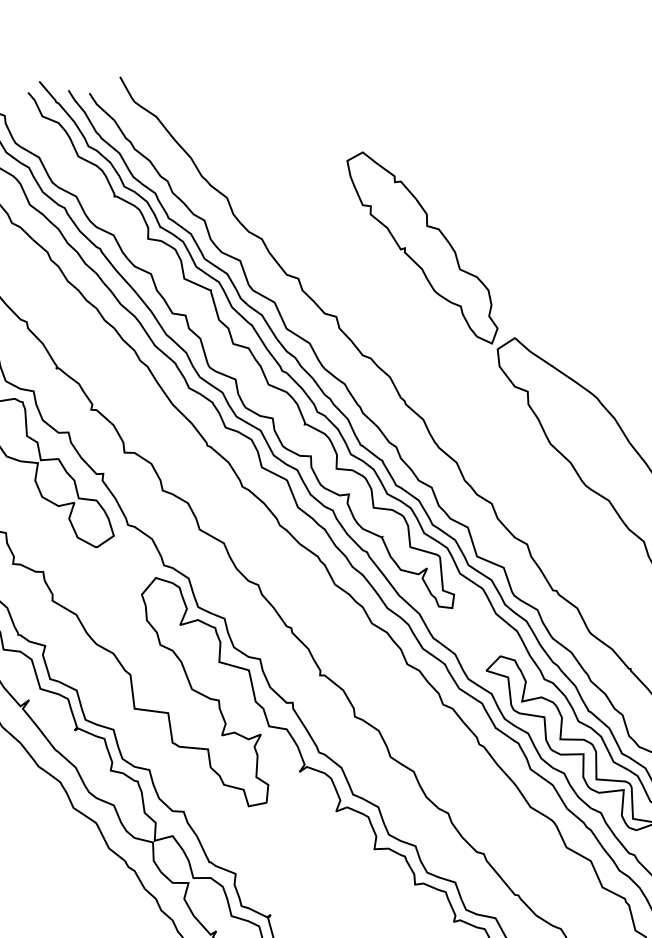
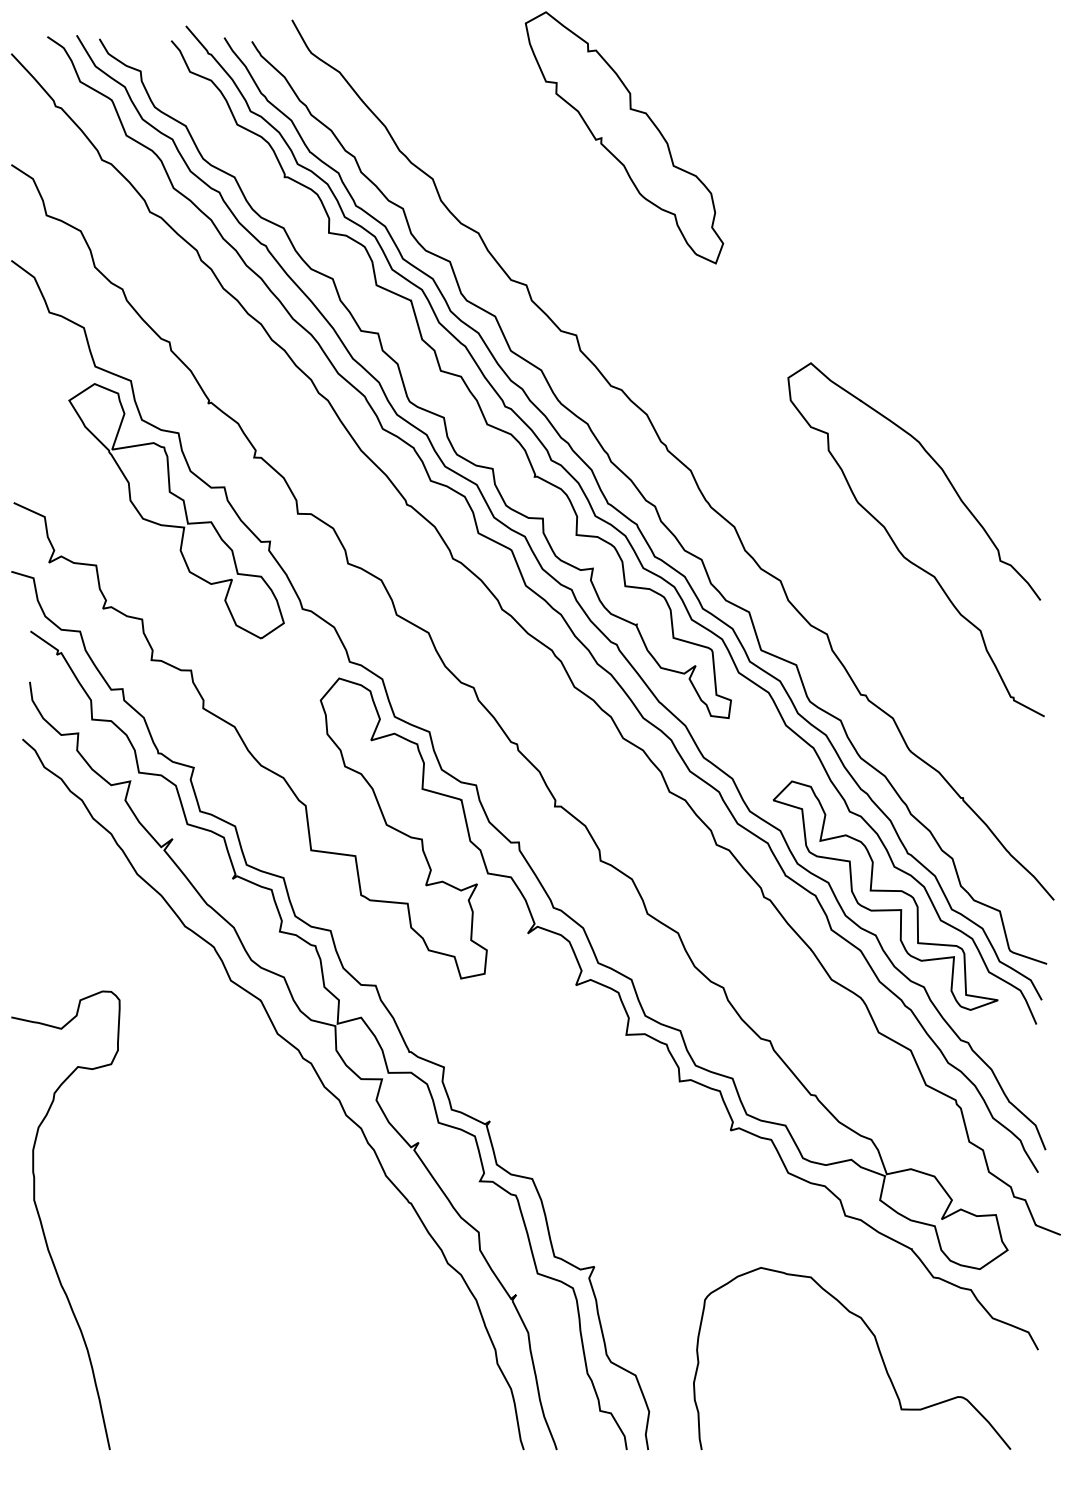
part: (422, 247) -> (624, 137), moved

